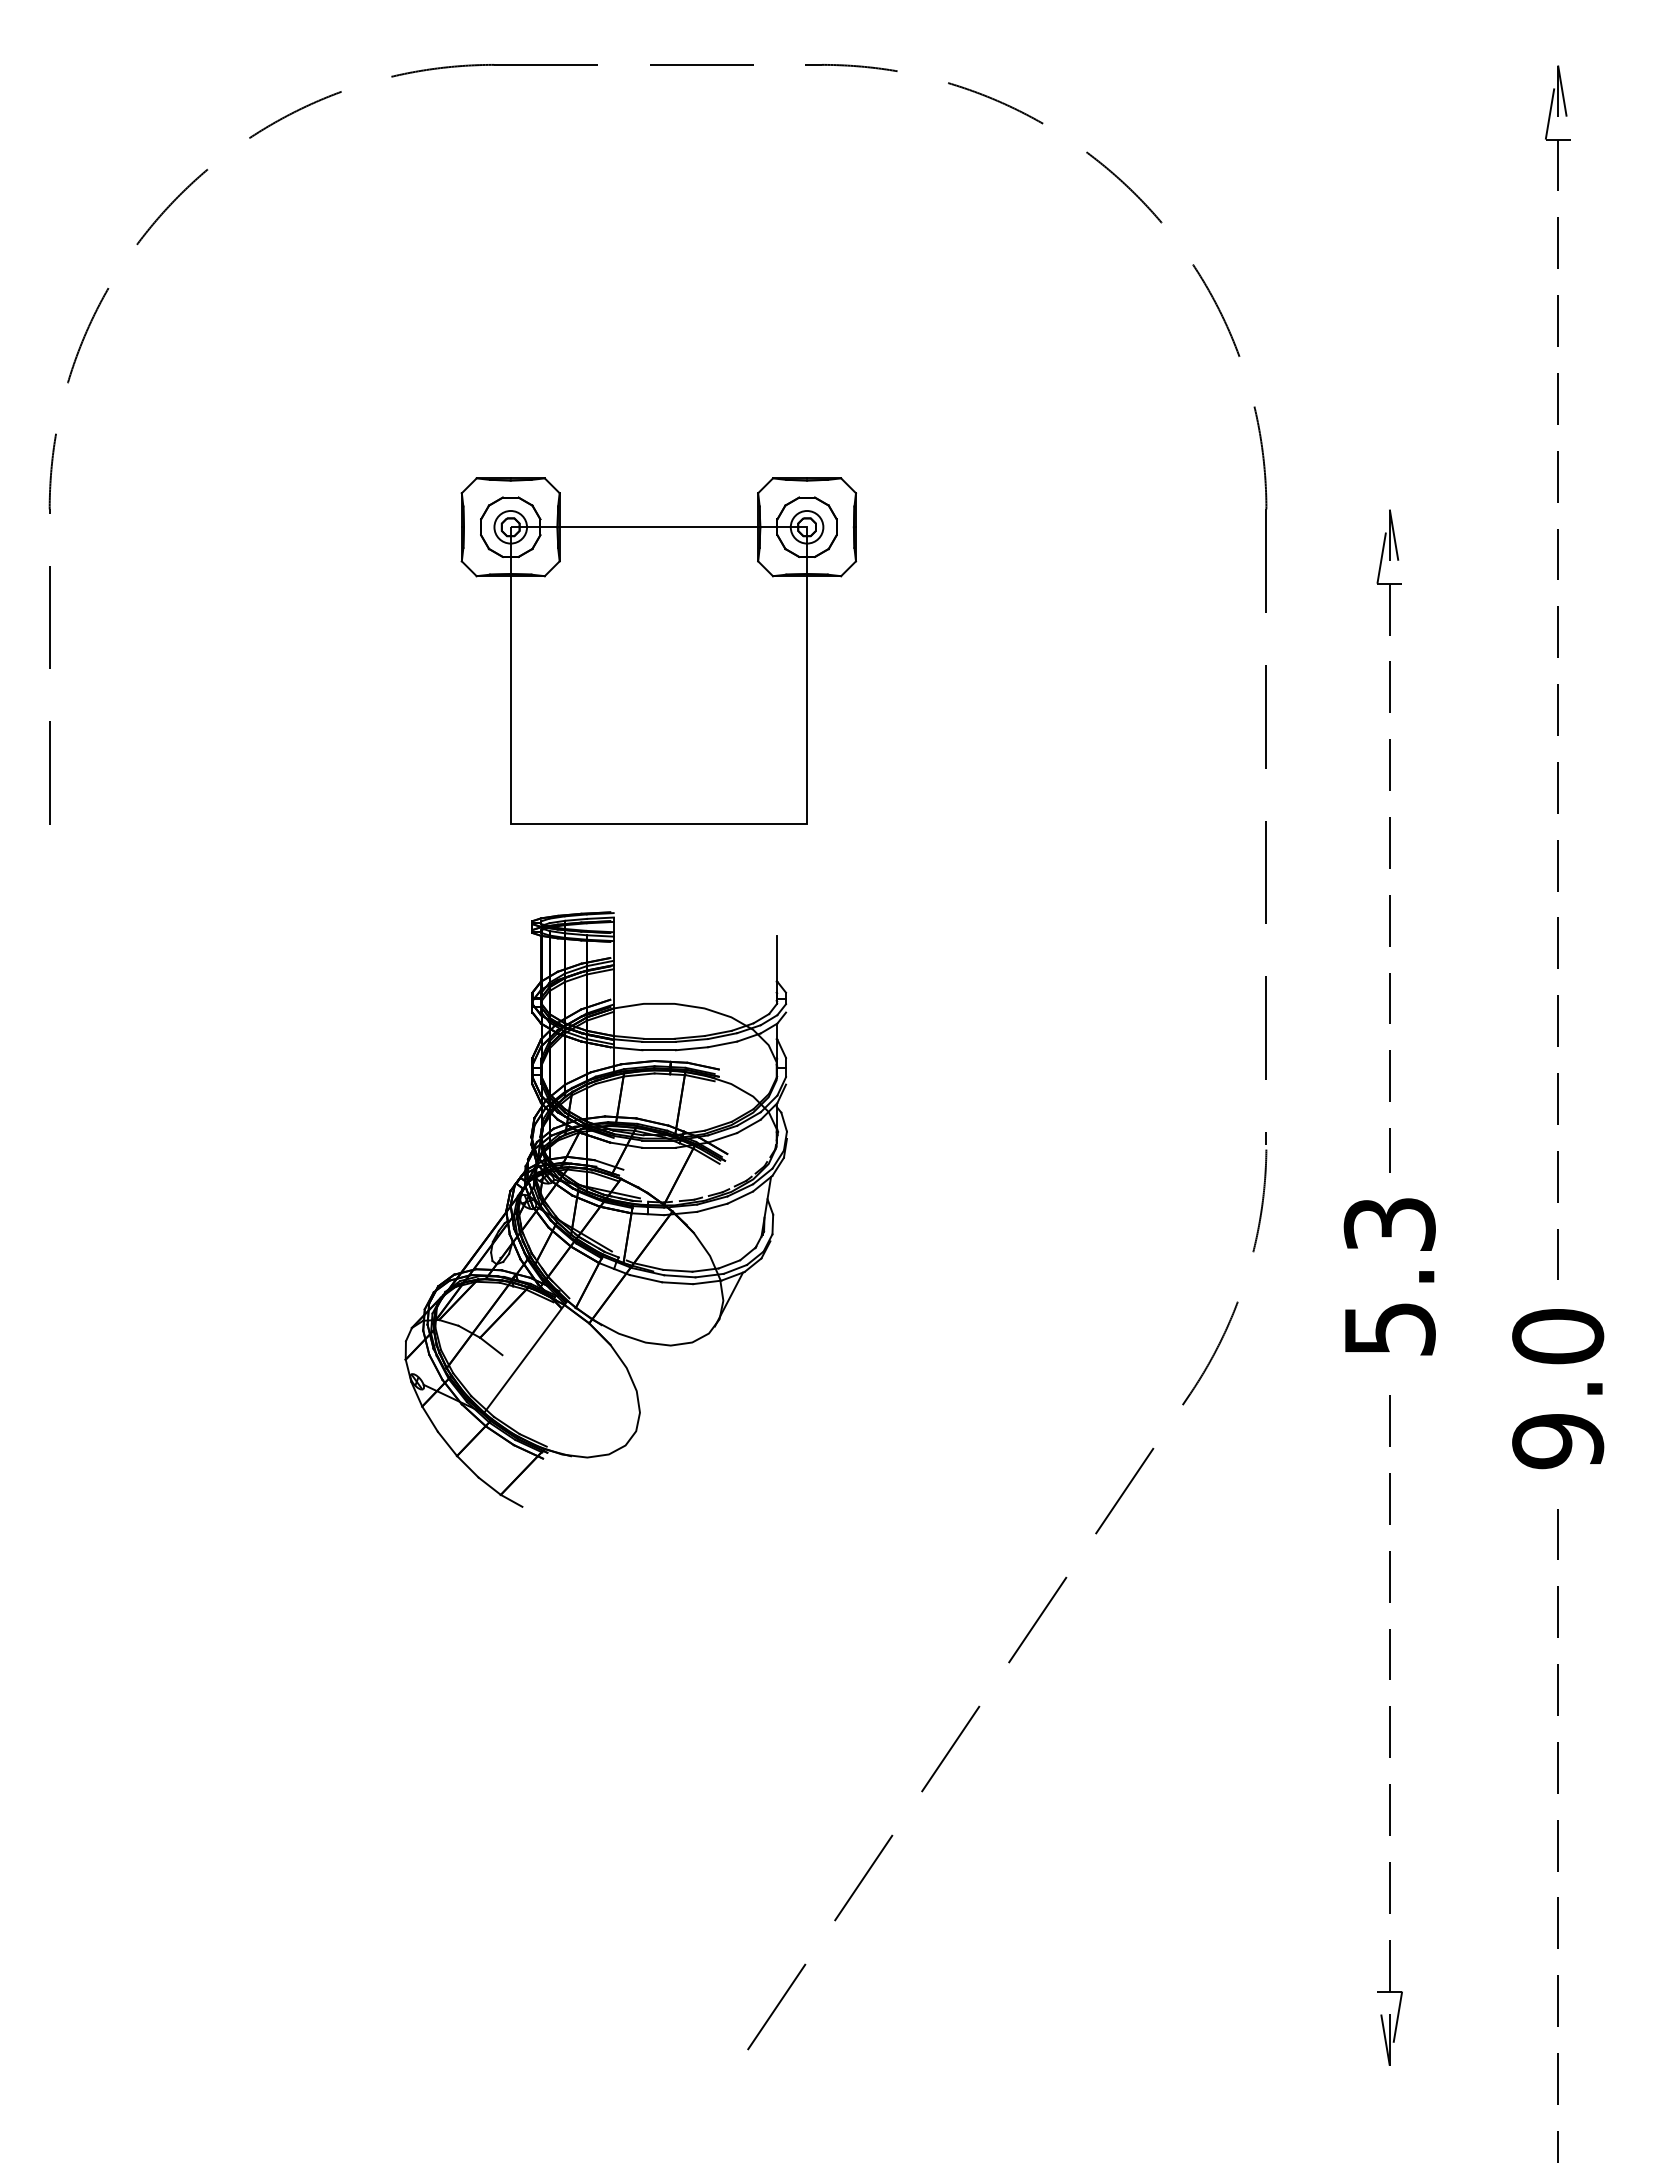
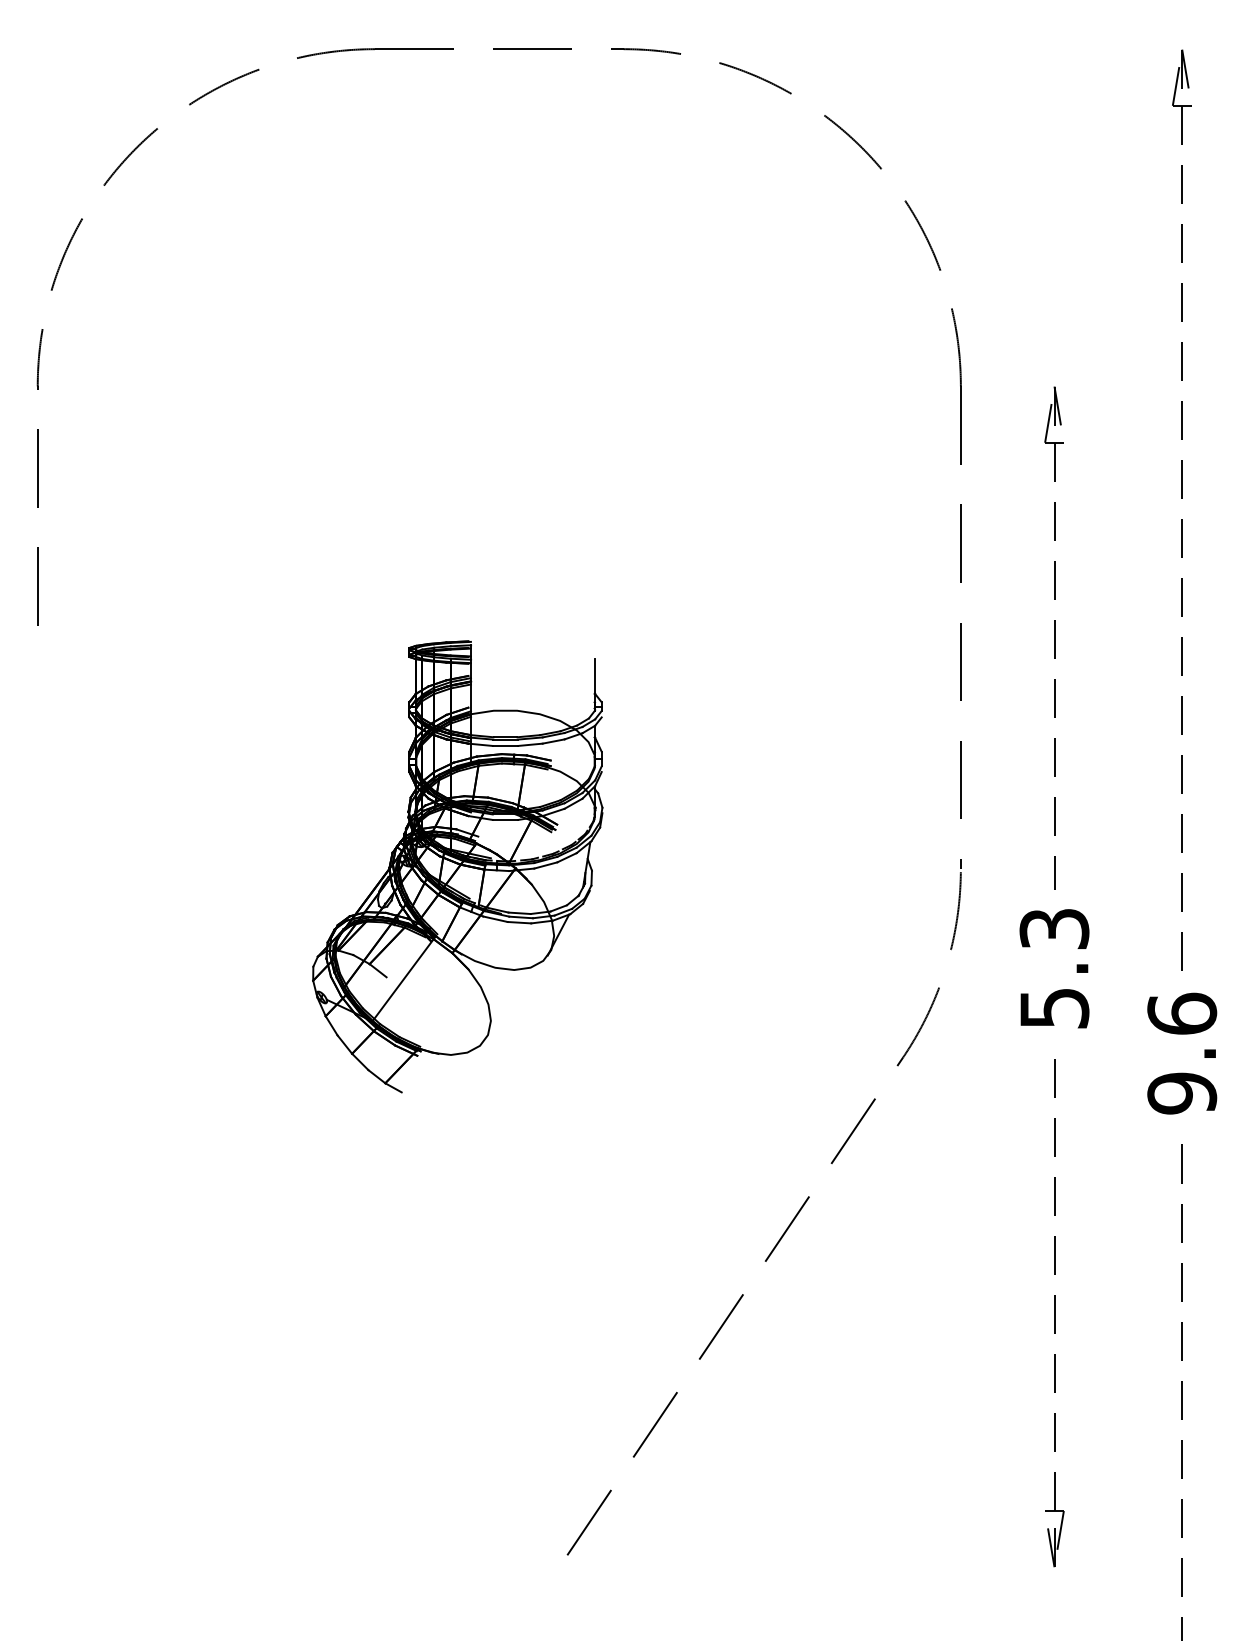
part: (658, 650) -> (499, 493), removed
part: (595, 1209) -> (457, 866), moved
text: (1558, 1336) -> (1182, 1013), 9.0 -> 9.6

